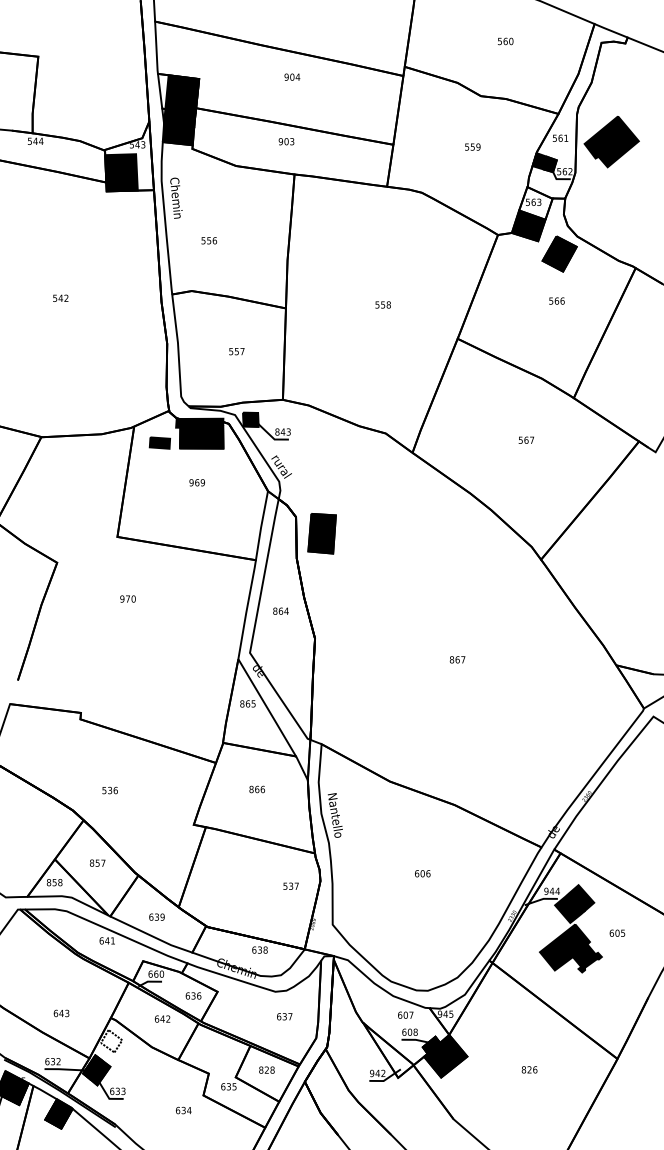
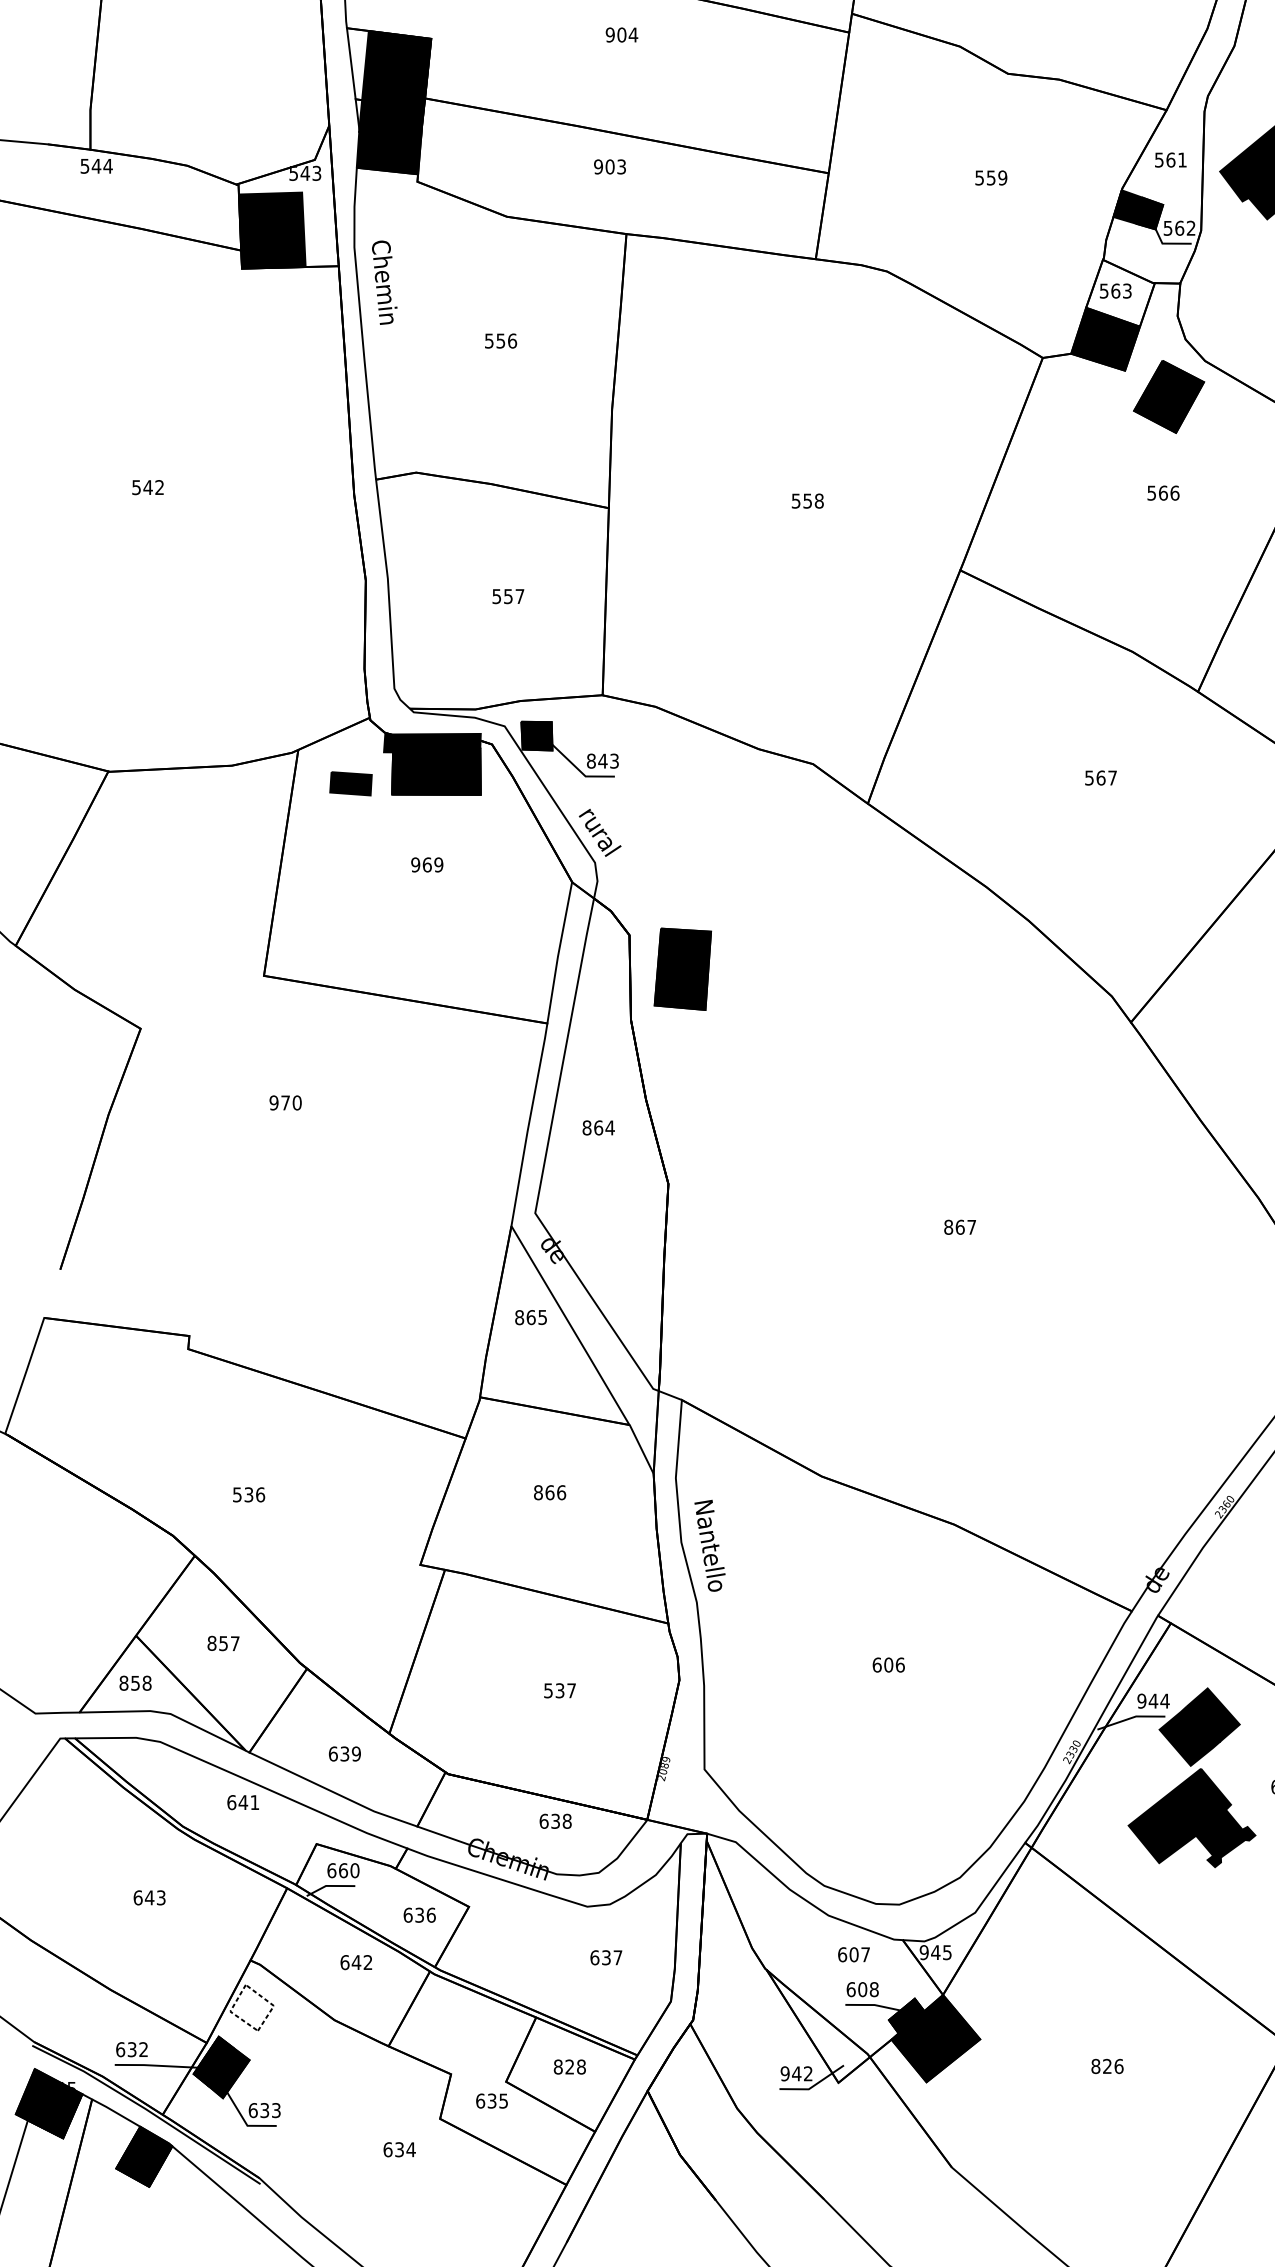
text: (208, 240) -> (499, 340), moved
text: (290, 885) -> (558, 1689), moved
text: (61, 1013) -> (149, 1897), moved

